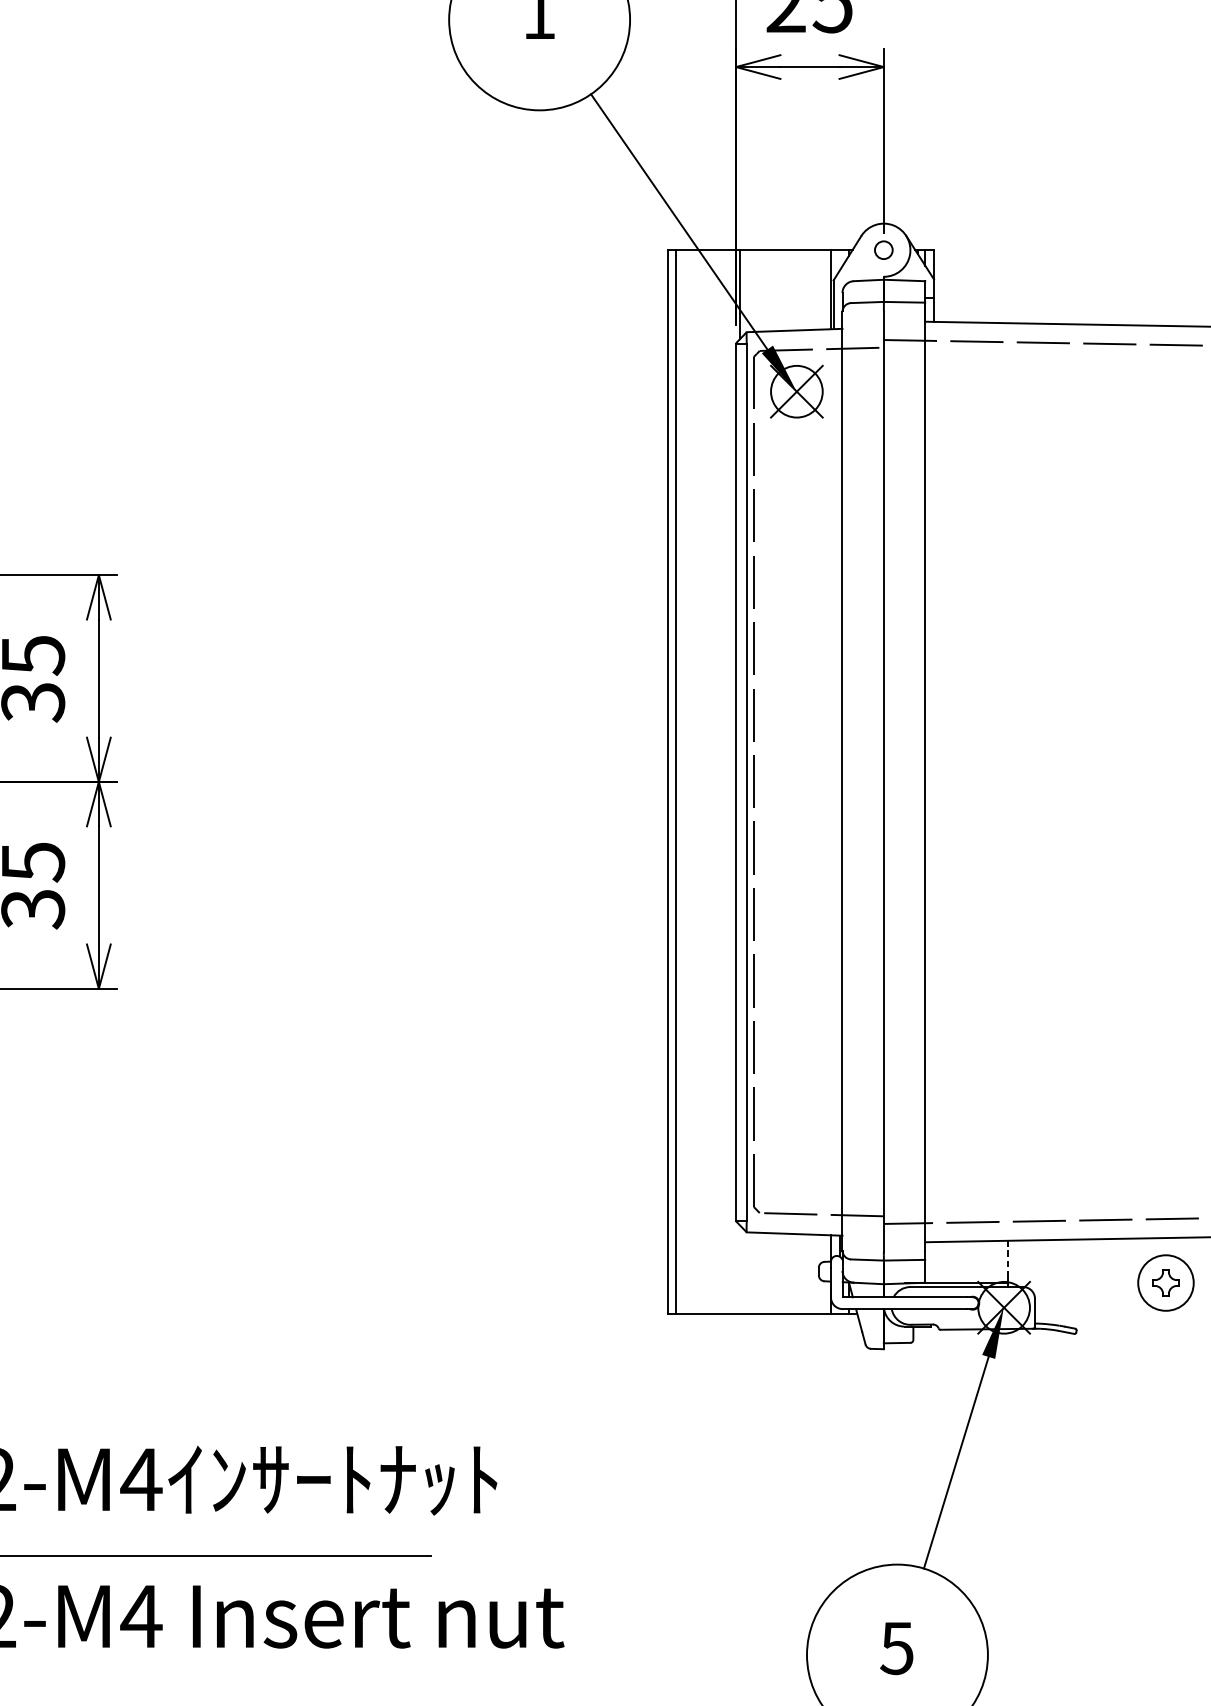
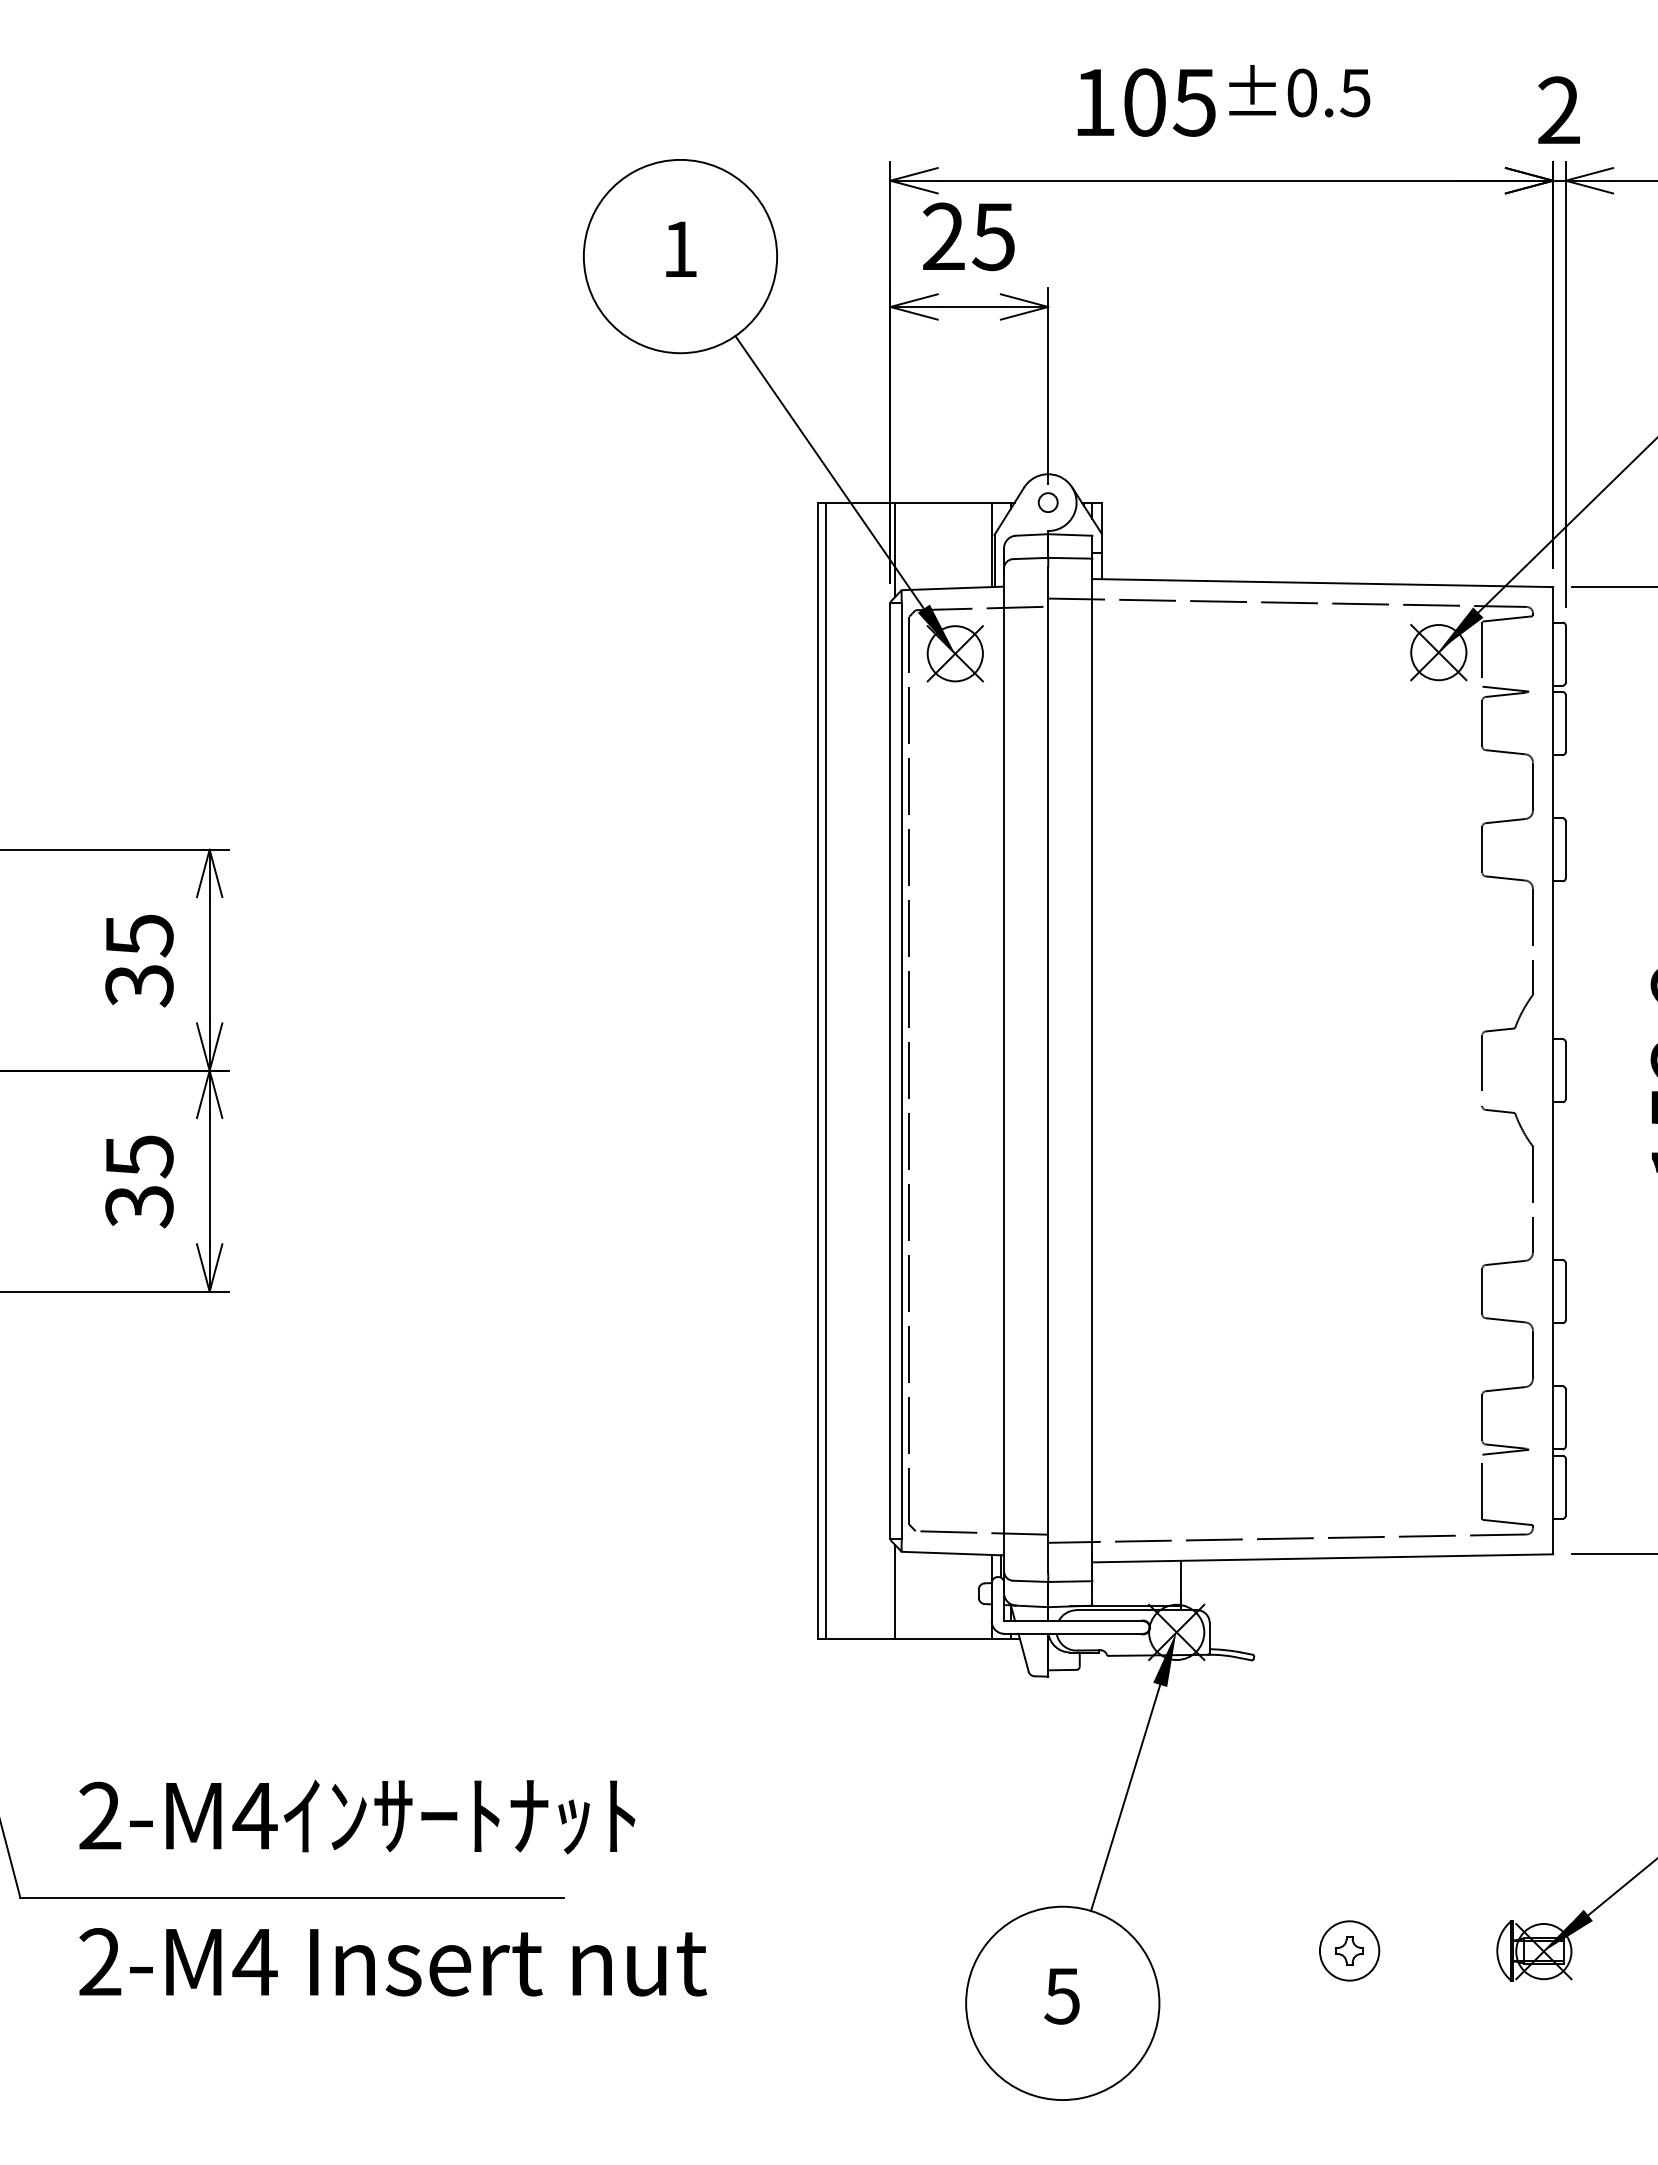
line: (1007, 1259) -> (1180, 1580), dashed -> solid
line: (739, 1269) -> (894, 1591), added
part: (1165, 1282) -> (1349, 1950), moved

